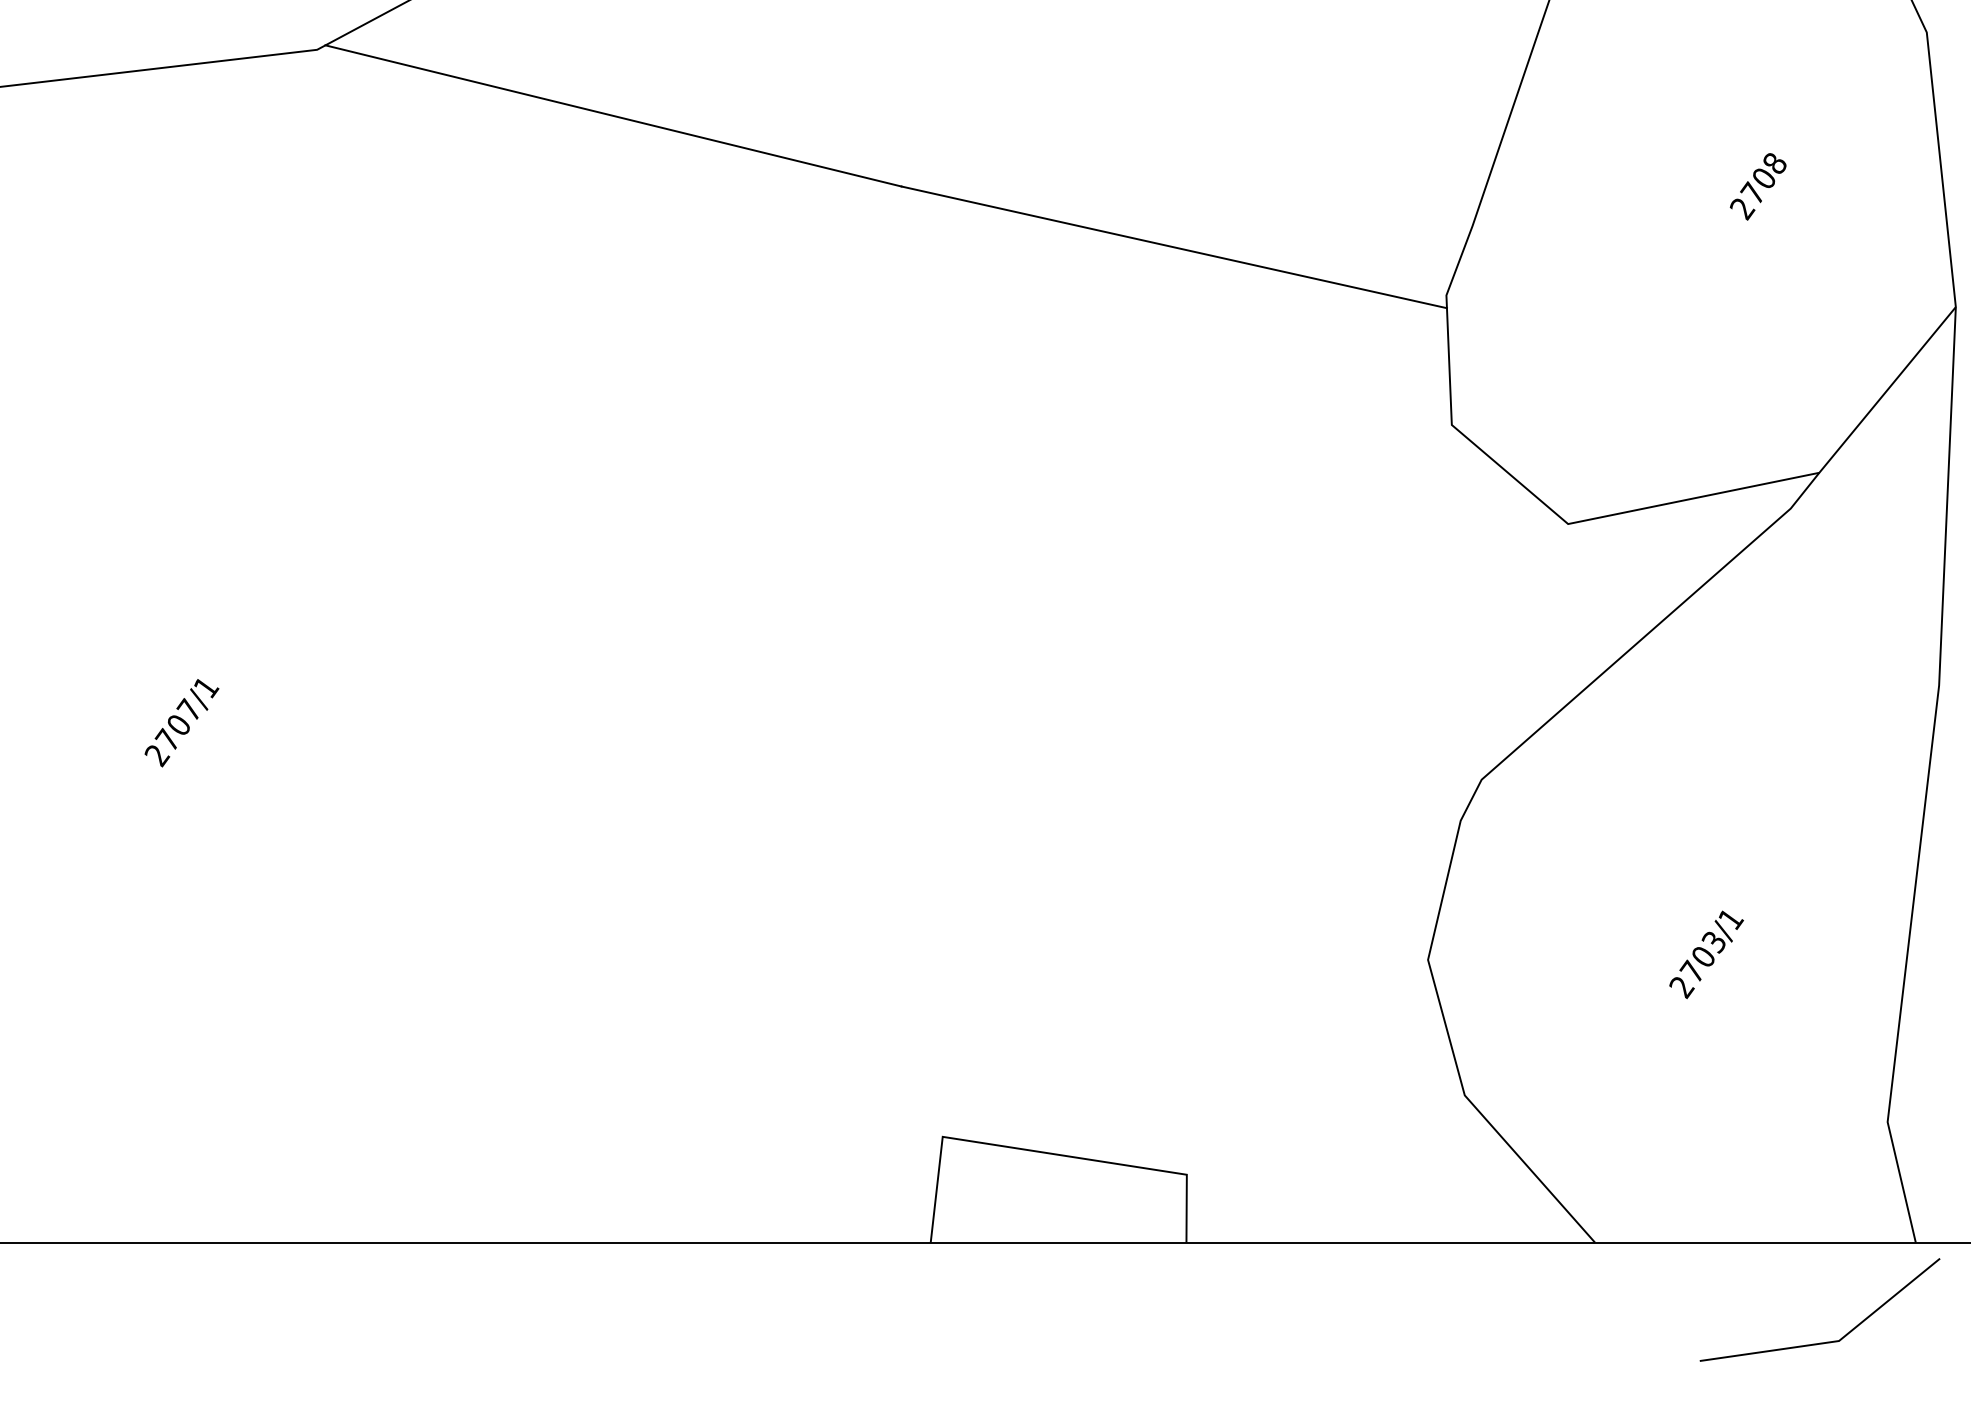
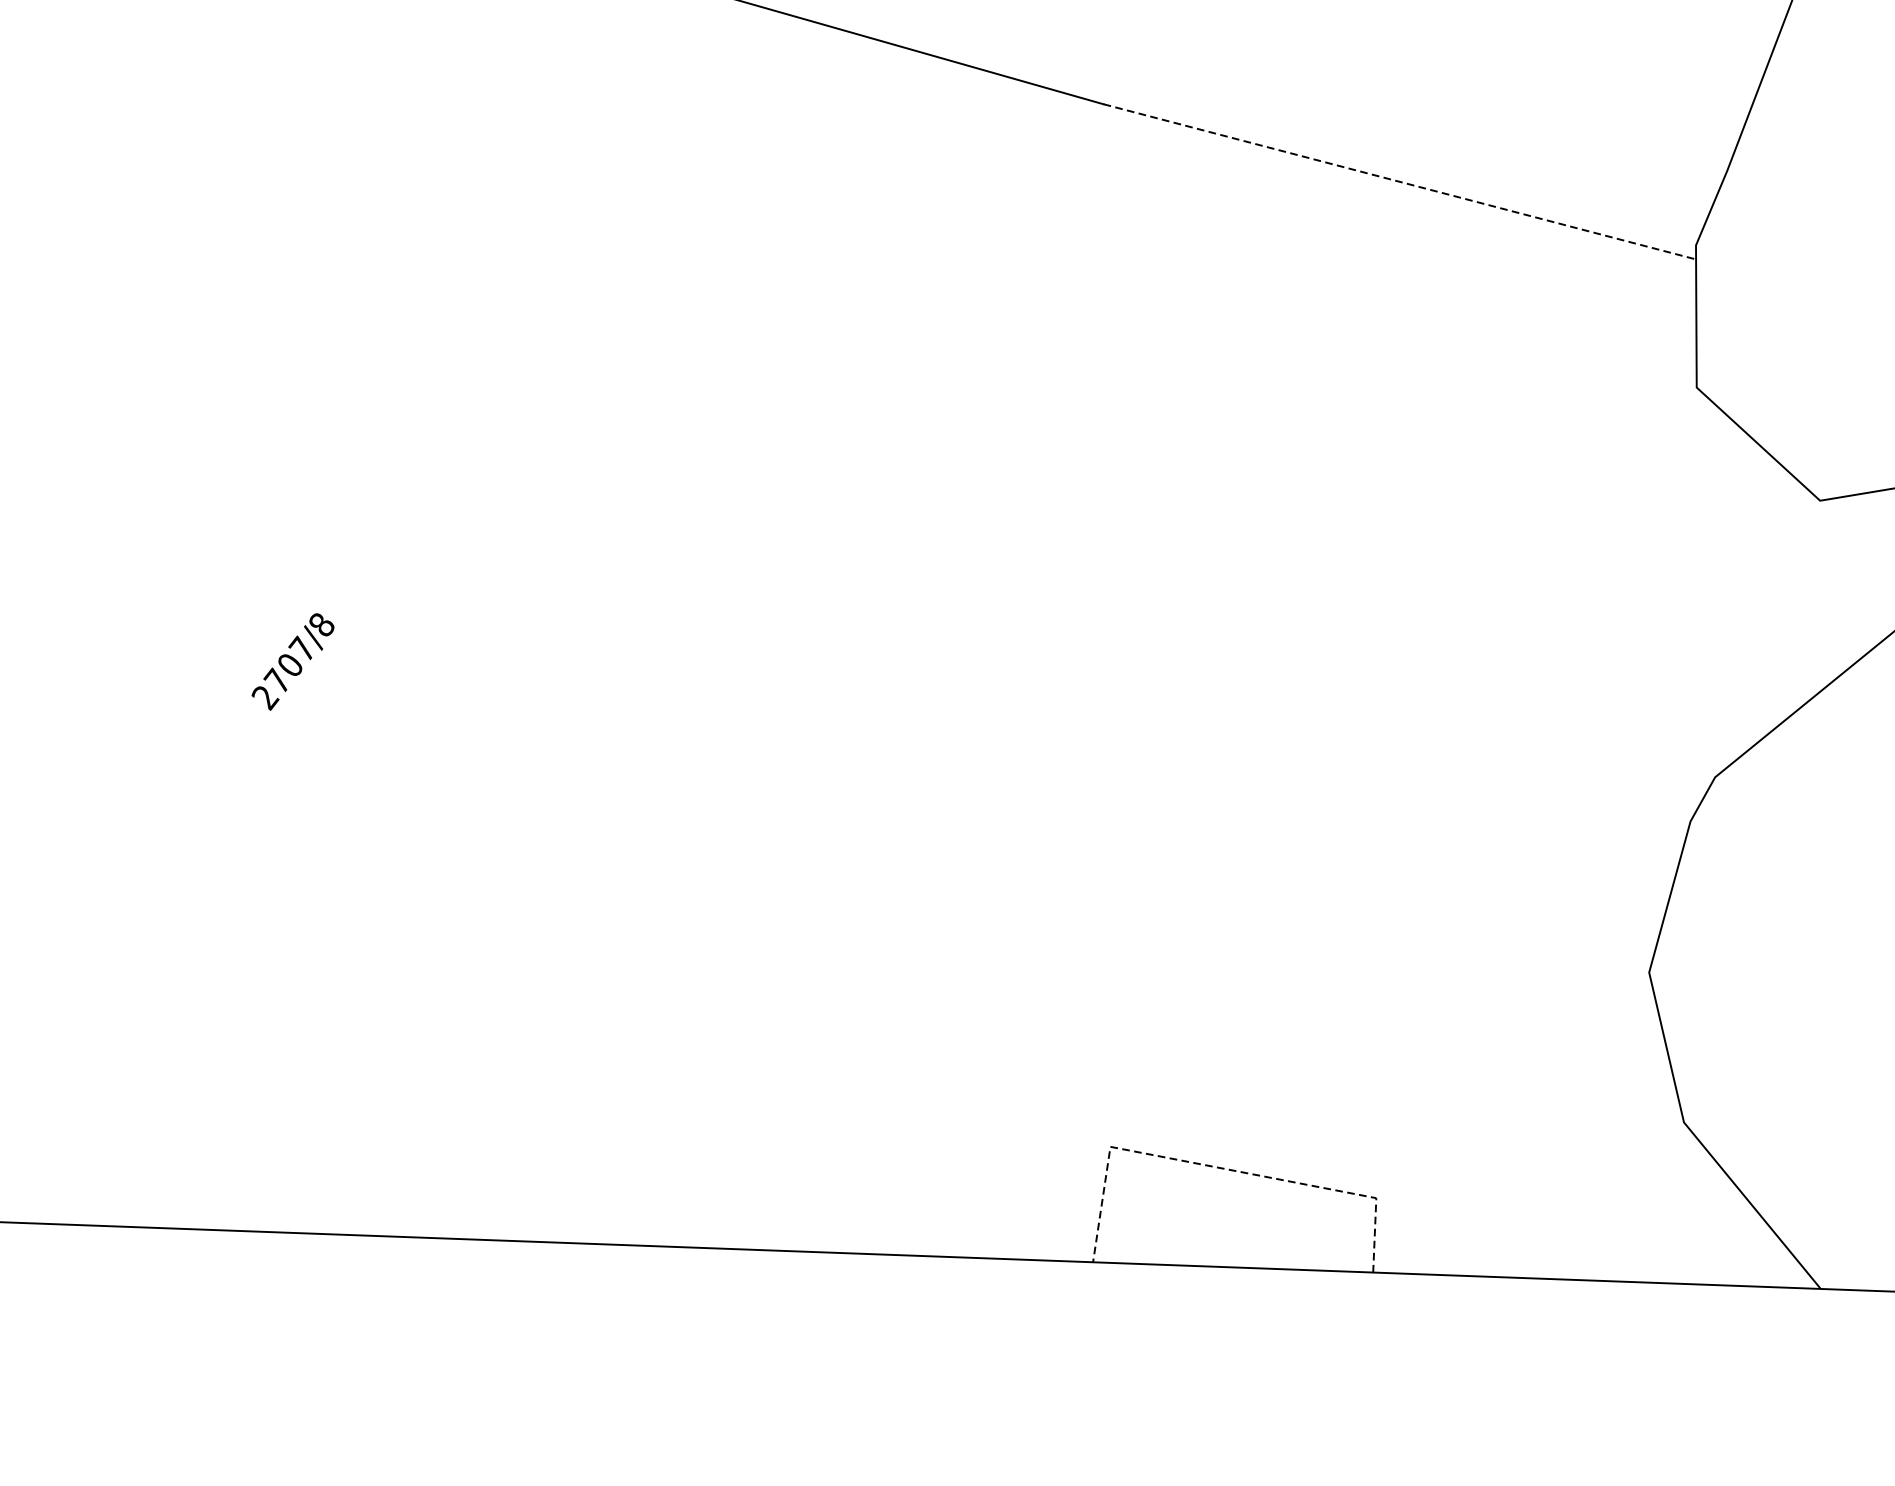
line: (1174, 247) -> (1400, 182), solid -> dashed
text: (206, 687) -> (322, 625), 2707/1 -> 2707/8
line: (1045, 1152) -> (1222, 1168), solid -> dashed

